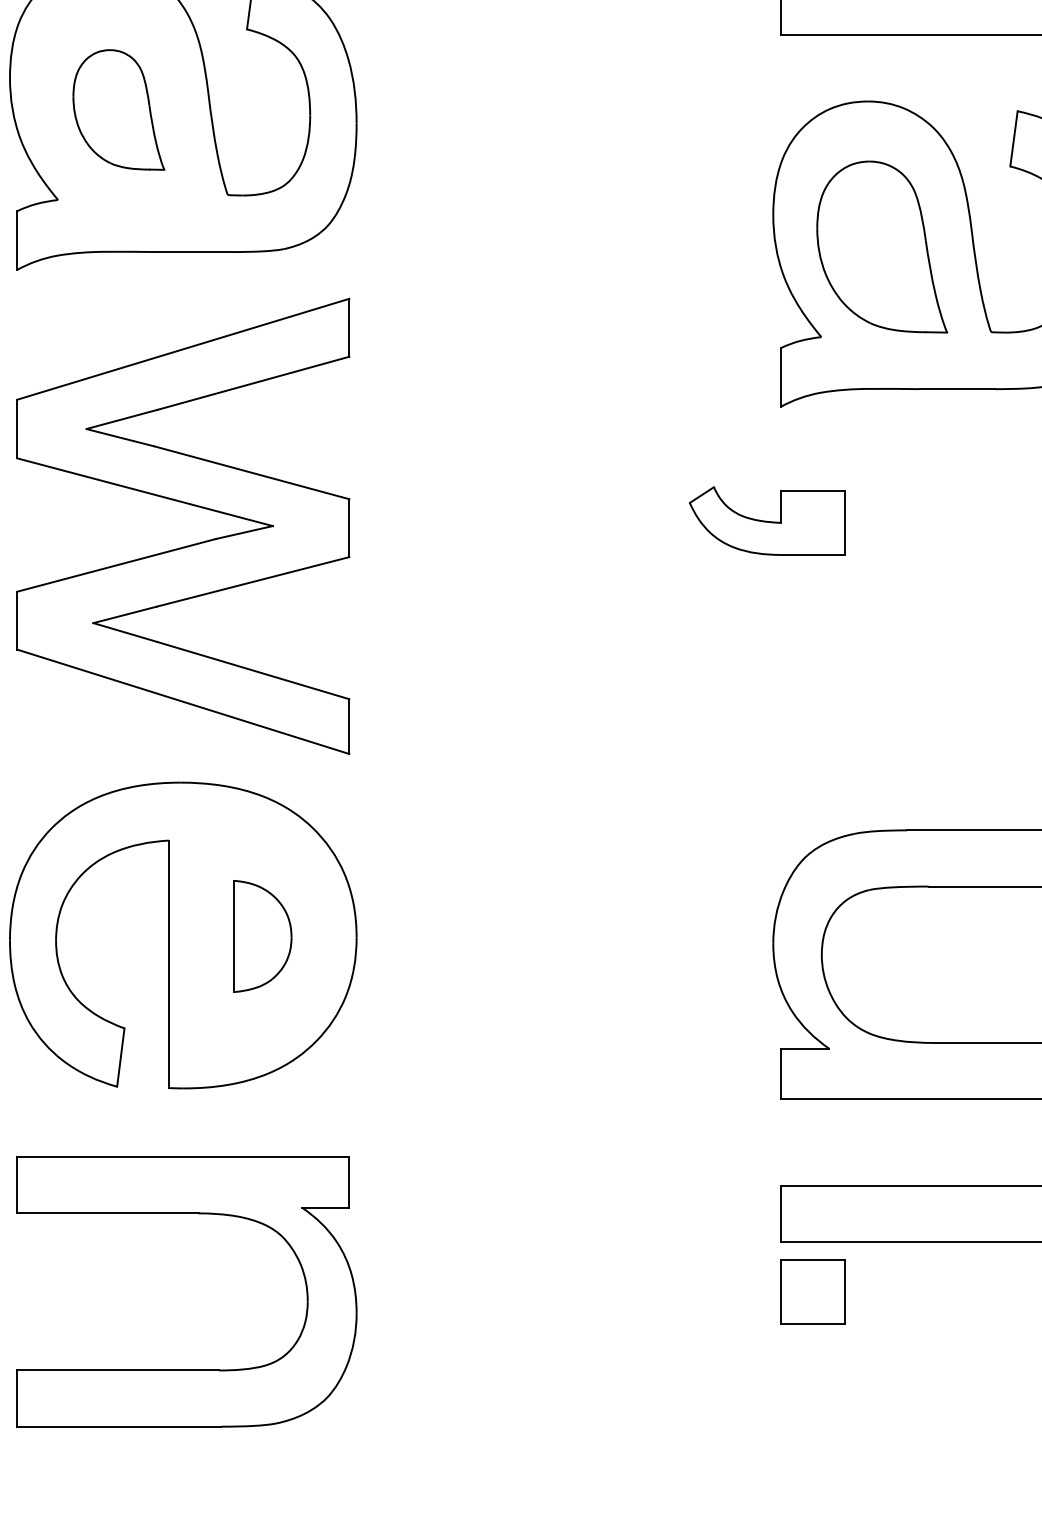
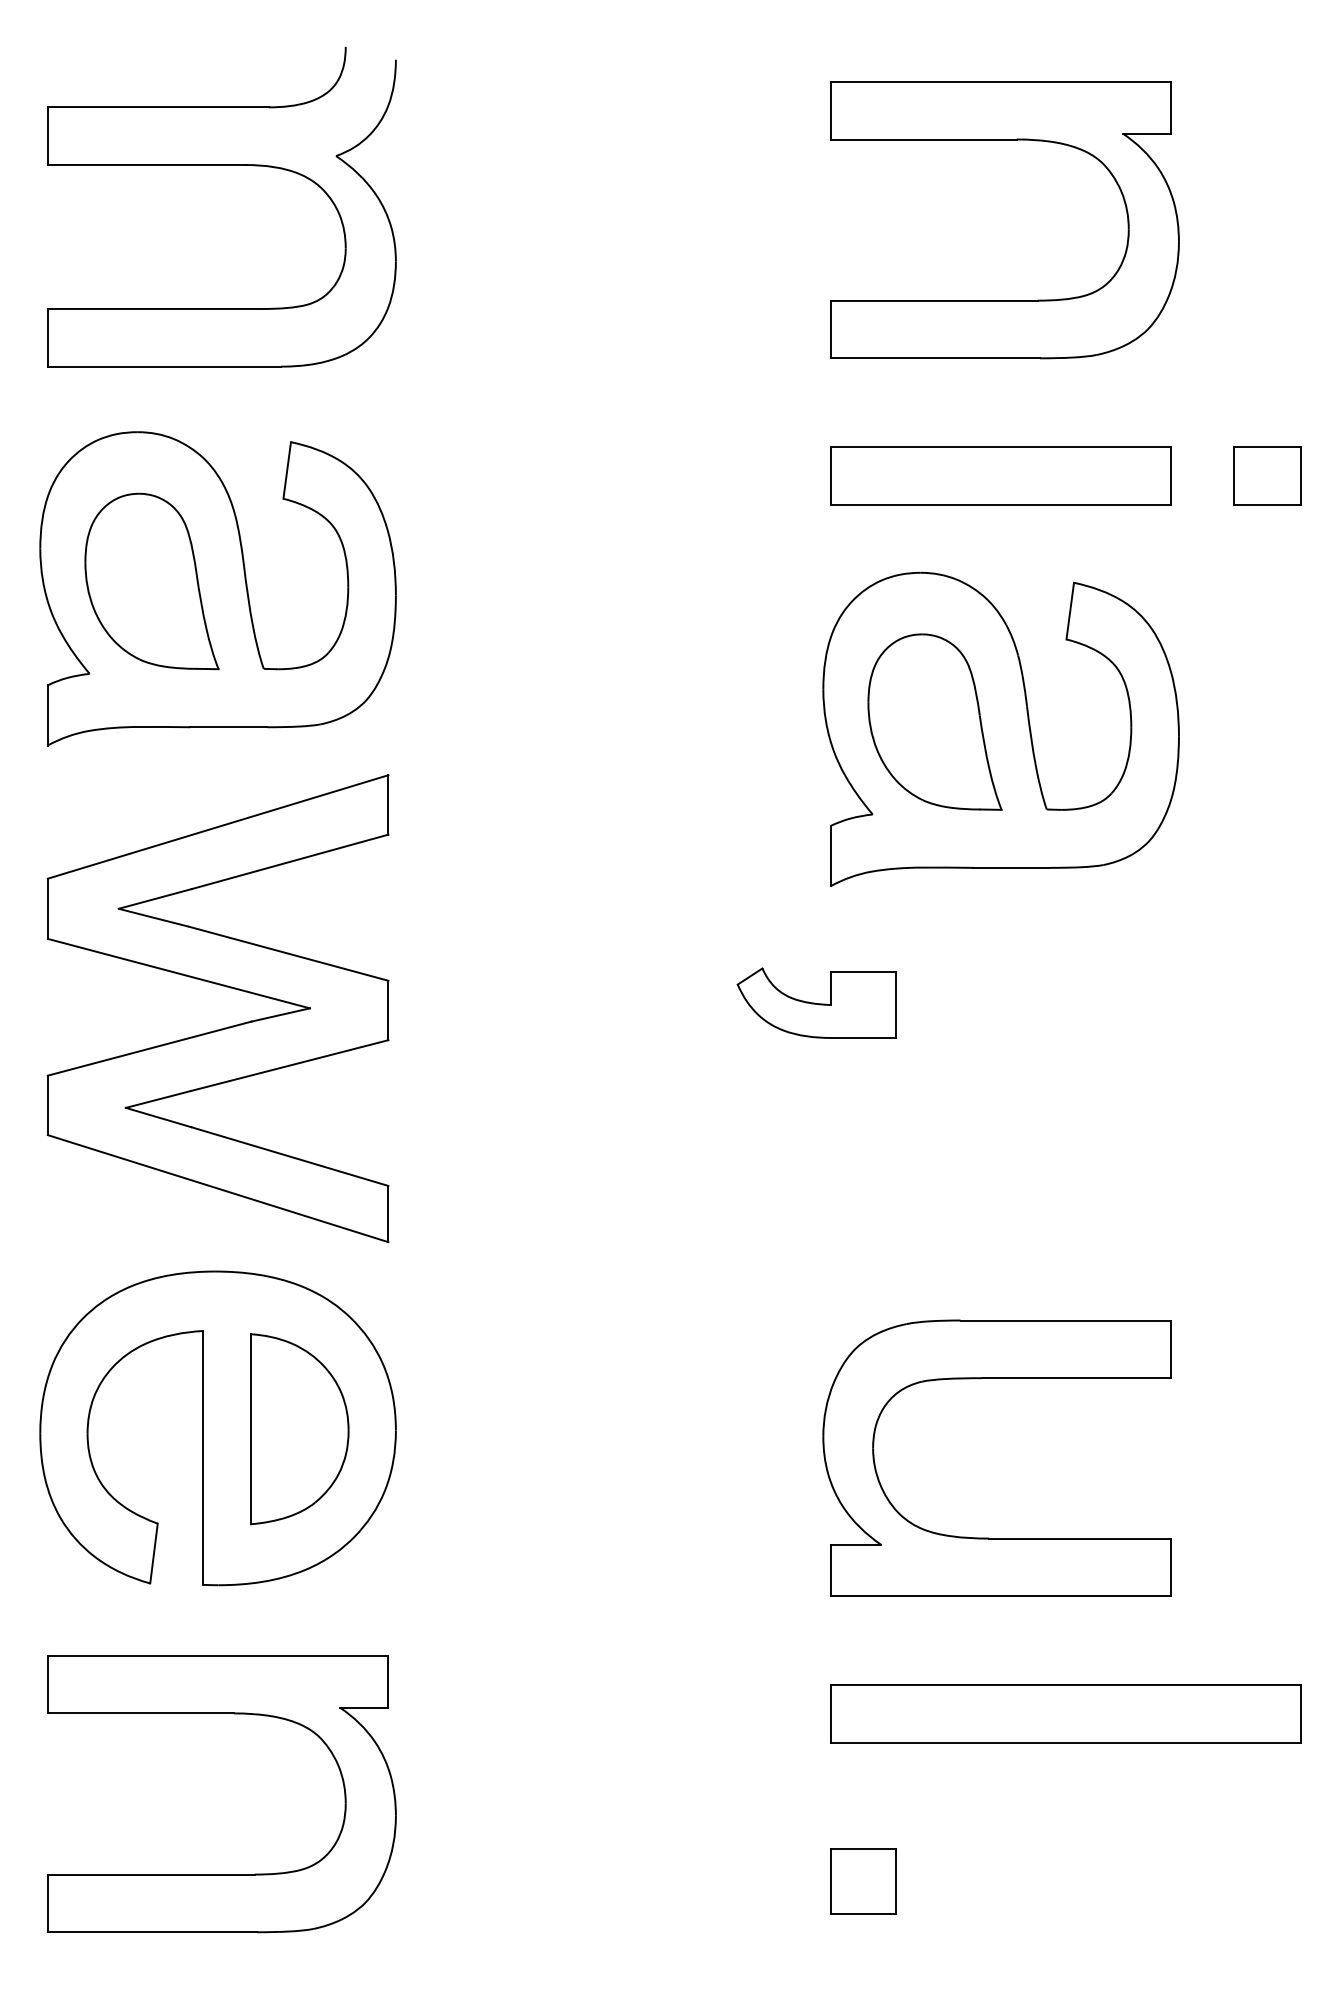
part: (118, 109) -> (151, 581), size x1.43
part: (262, 936) -> (299, 1429), size x1.67
part: (812, 1292) -> (863, 1881), moved

